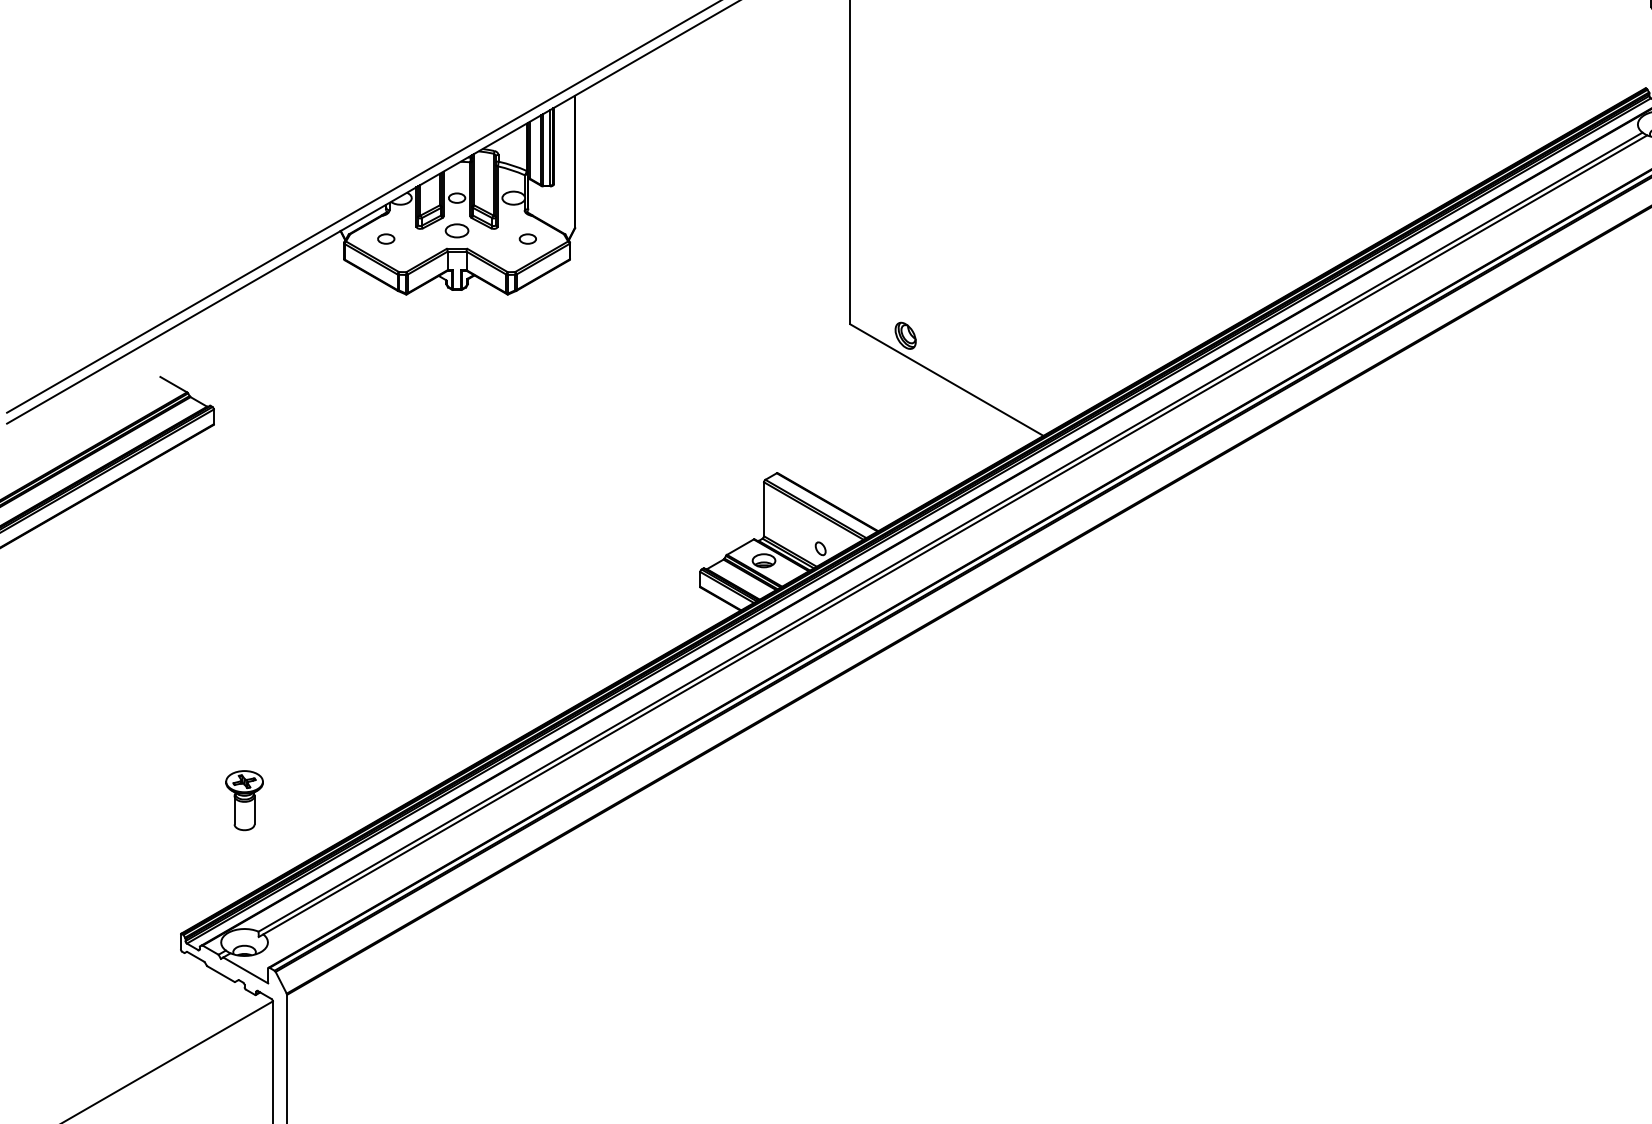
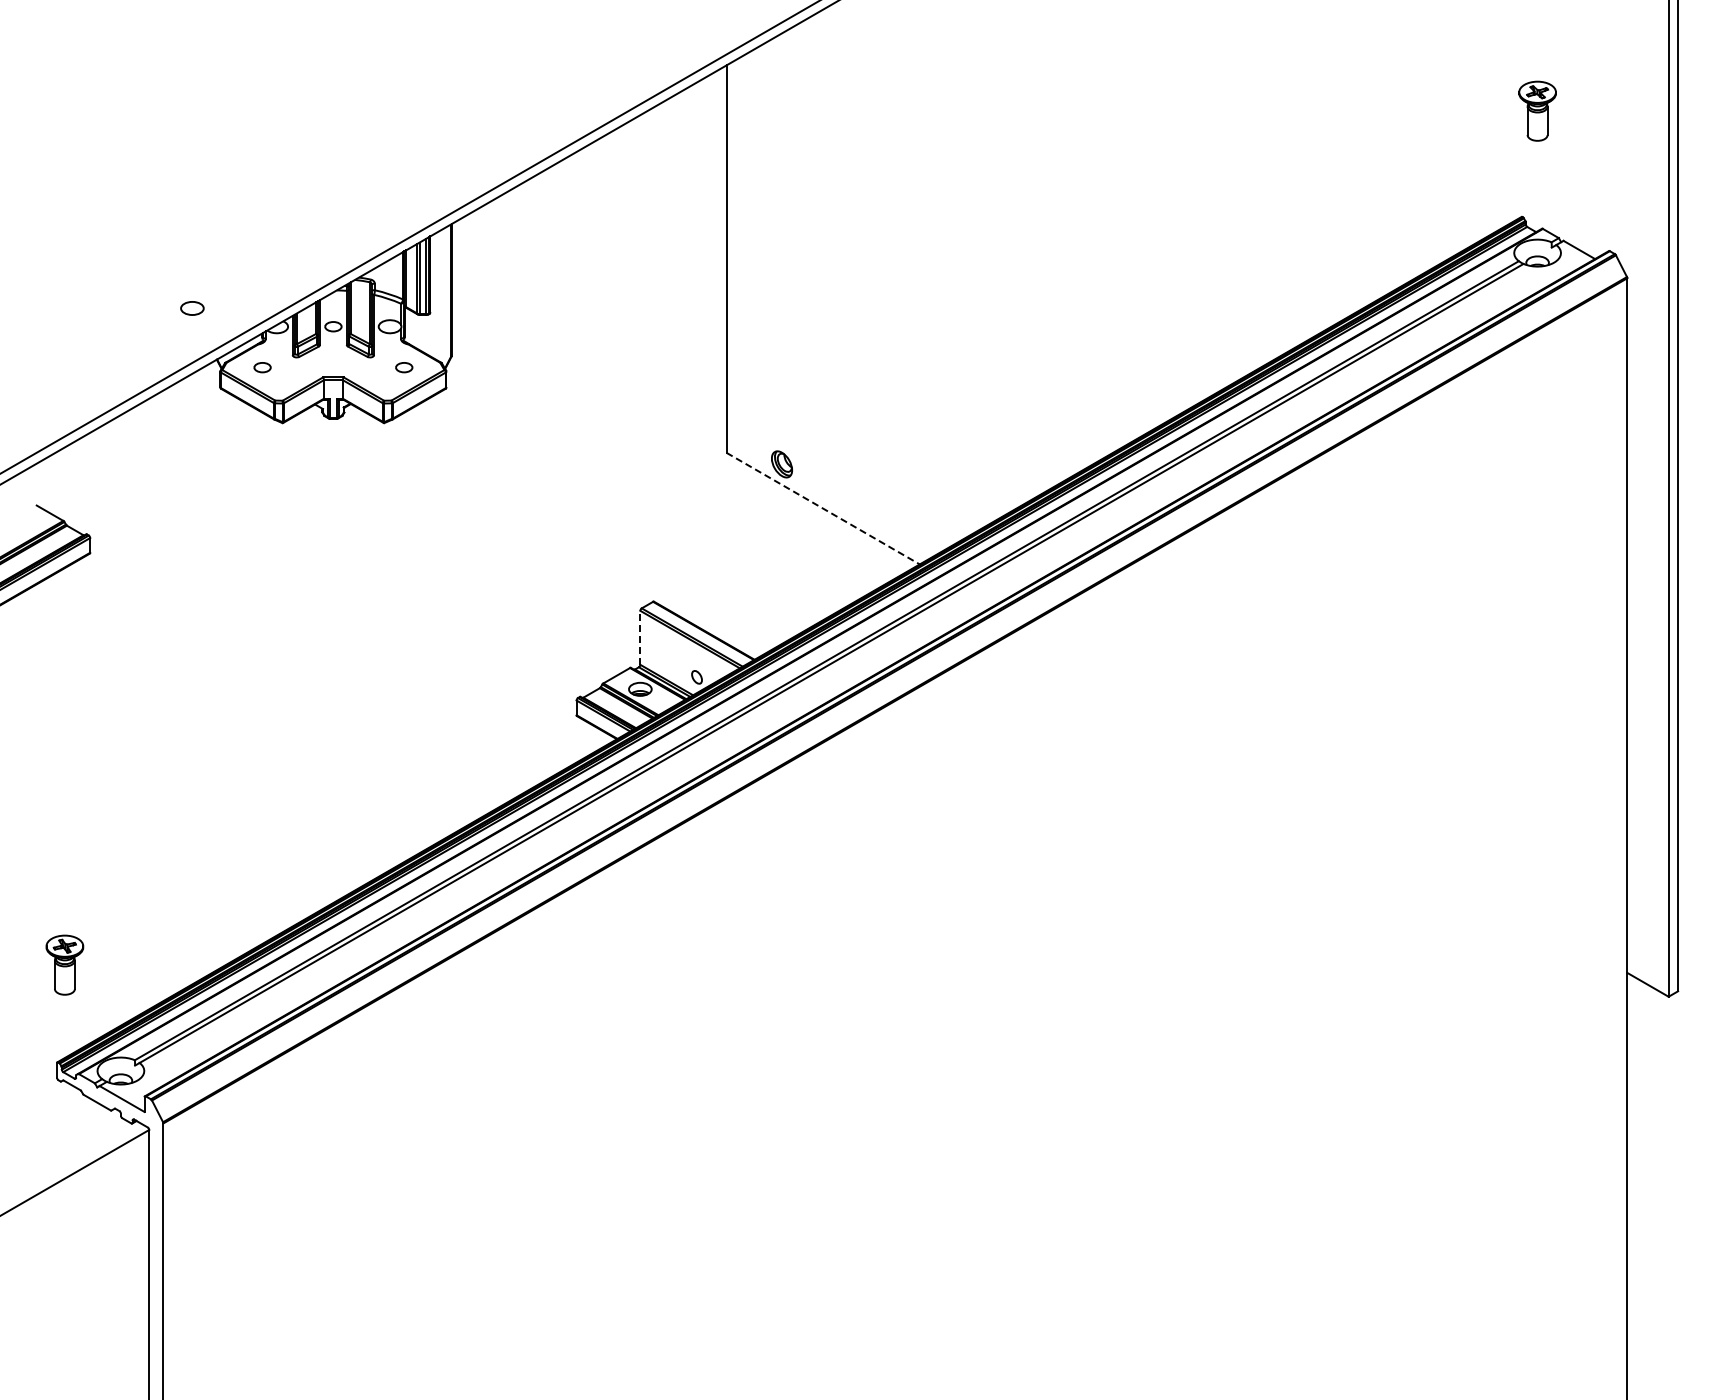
part: (457, 230) -> (192, 308), moved
line: (947, 379) -> (823, 508), solid -> dashed
line: (764, 508) -> (640, 637), solid -> dashed
part: (244, 799) -> (64, 964), moved

